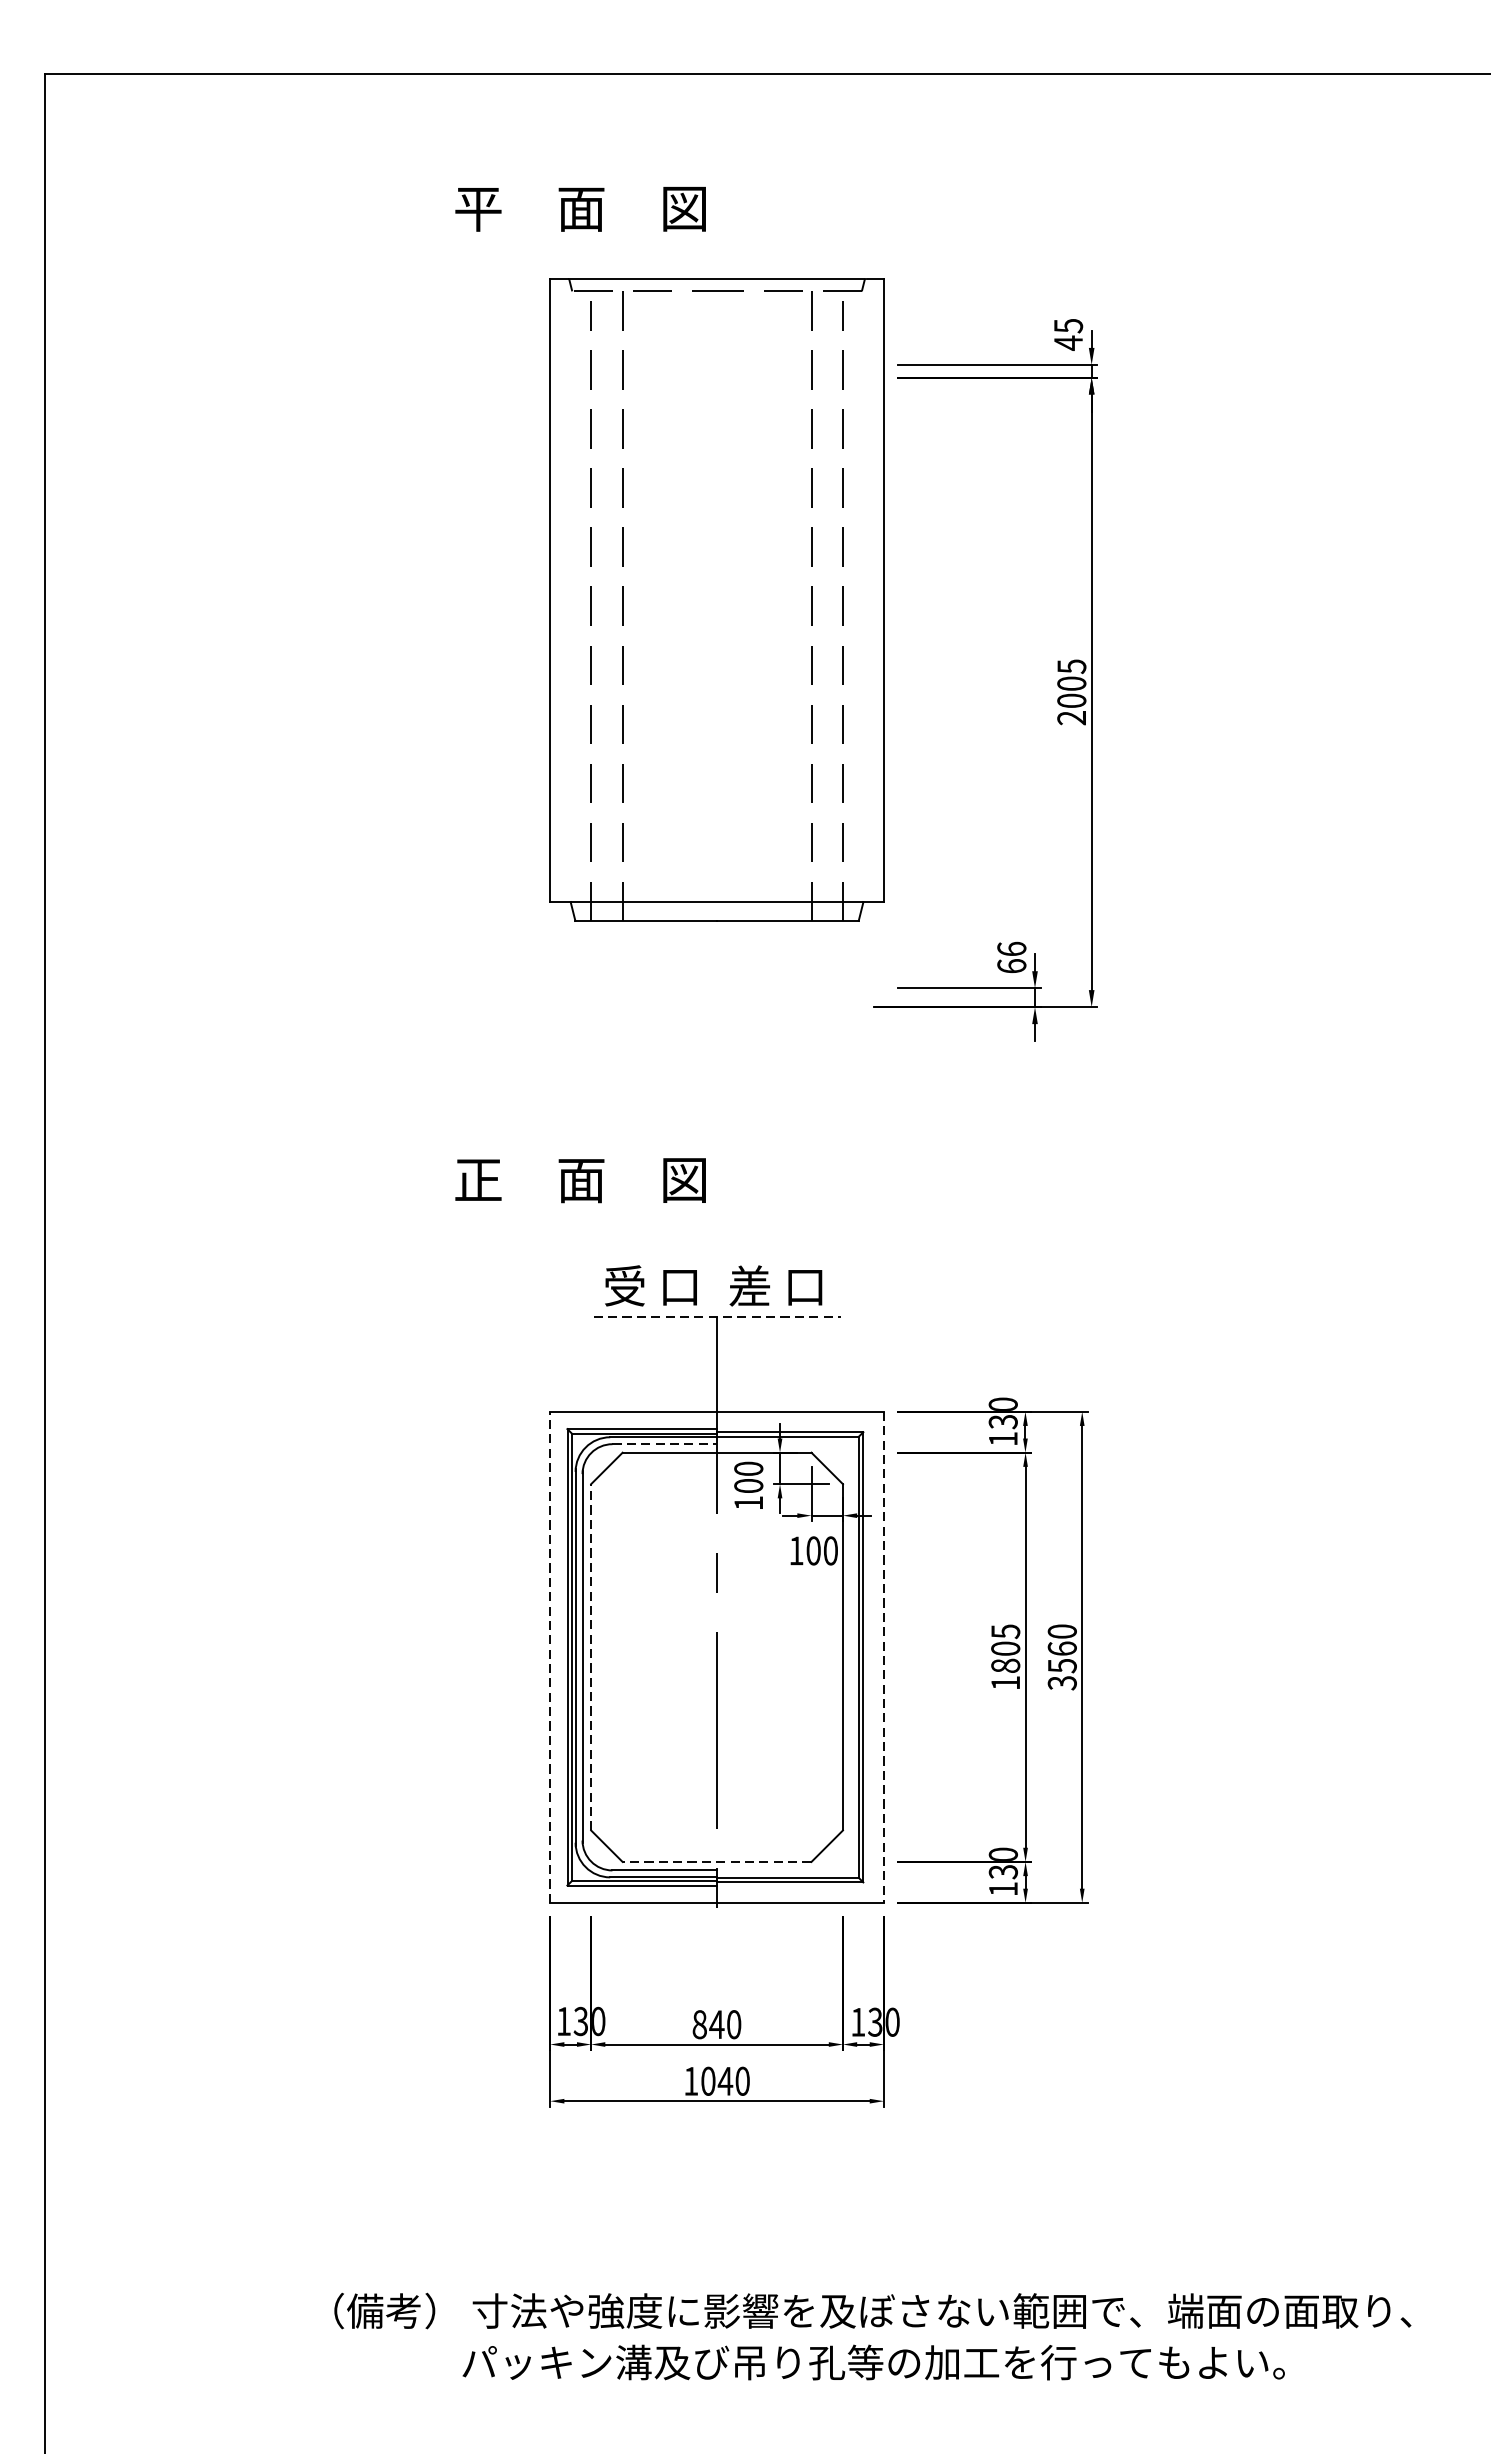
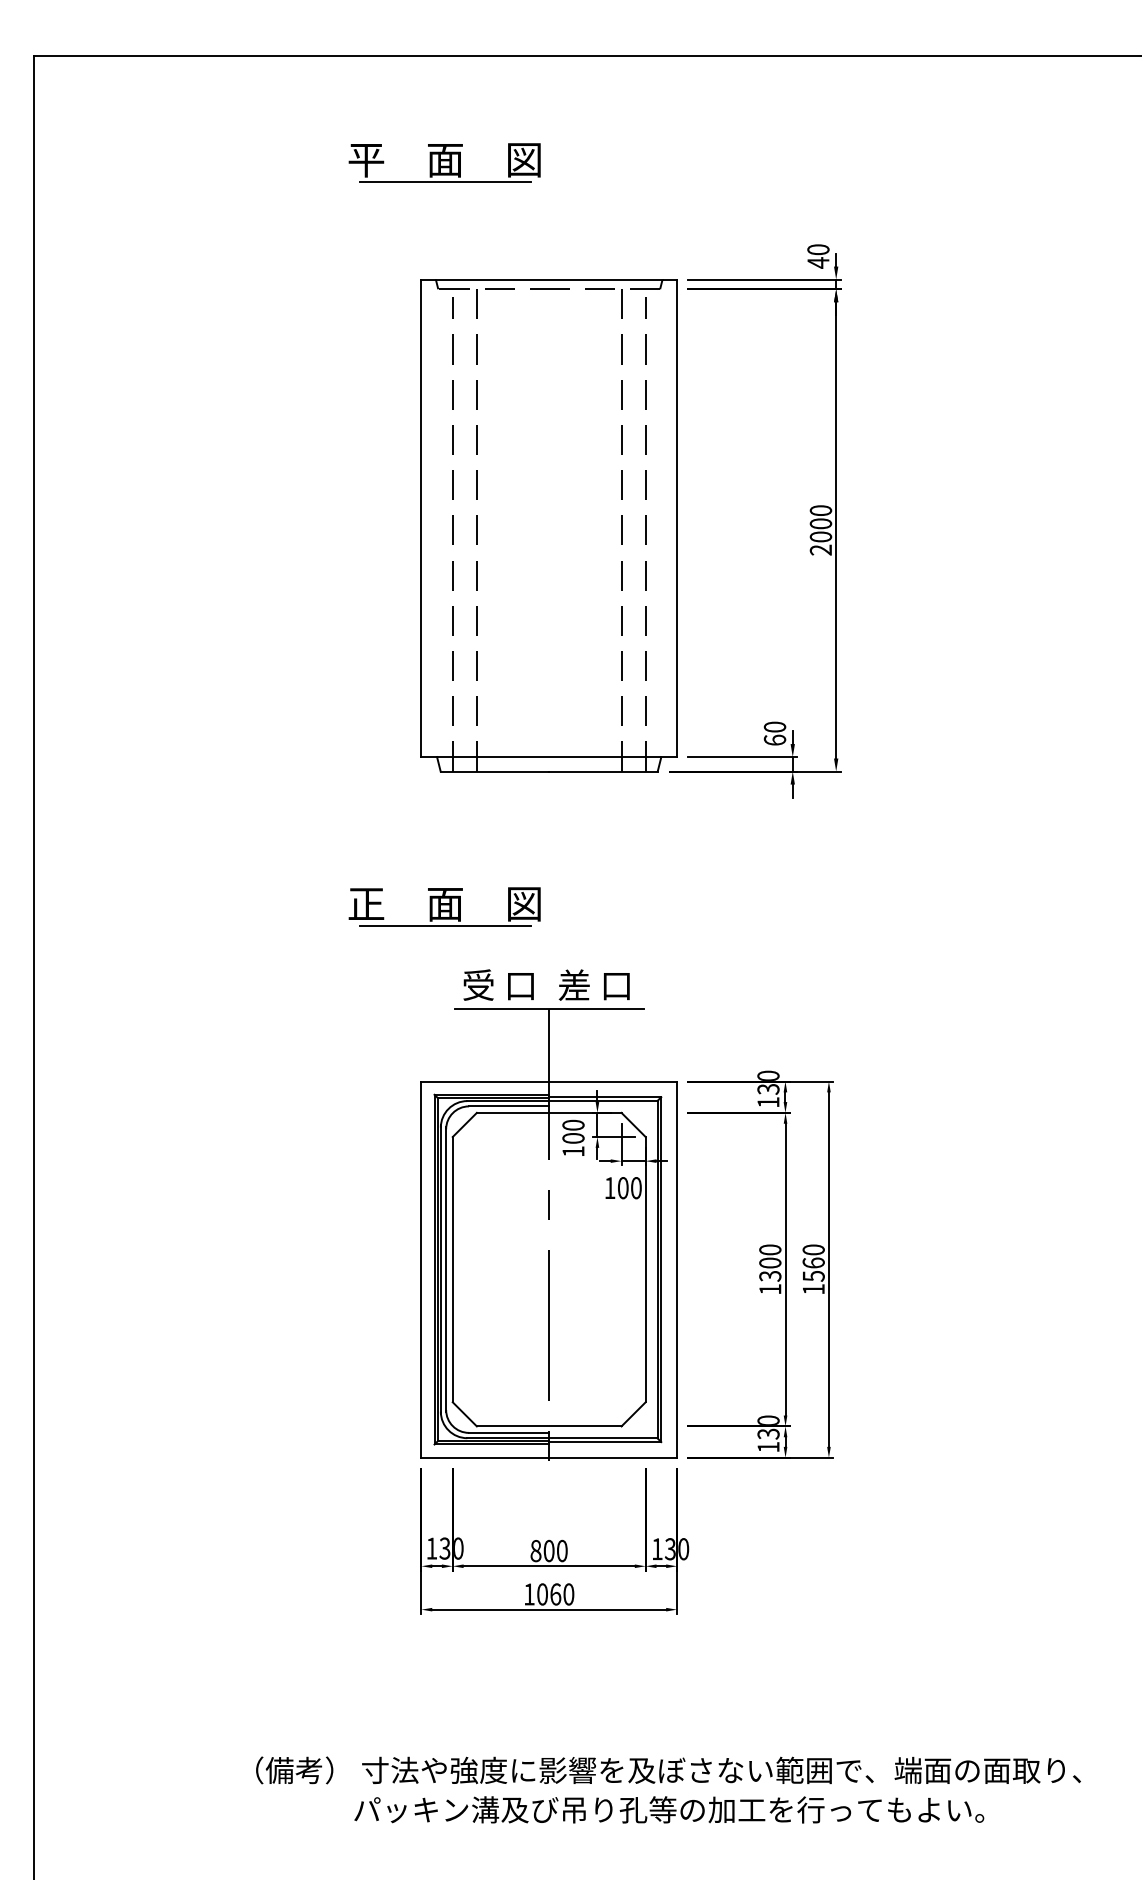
line: (581, 236) -> (445, 181), added
text: (1068, 325) -> (818, 249), 45 -> 40
part: (716, 599) -> (548, 525), moved
text: (1071, 666) -> (820, 510), 2005 -> 2000
text: (1011, 948) -> (774, 726), 66 -> 60
line: (581, 1208) -> (445, 925), added
line: (717, 1317) -> (549, 1009), dashed -> solid
line: (665, 1444) -> (509, 1106), dashed -> solid
text: (1005, 1647) -> (770, 1262), 1805 -> 1300
line: (550, 1657) -> (421, 1269), dashed -> solid
line: (590, 1657) -> (452, 1269), dashed -> solid
line: (884, 1658) -> (677, 1270), dashed -> solid
text: (1062, 1683) -> (813, 1289), 3560 -> 1560
line: (716, 1862) -> (548, 1426), dashed -> solid
text: (716, 2023) -> (548, 1550), 840 -> 800
text: (725, 2081) -> (555, 1594), 1040 -> 1060

